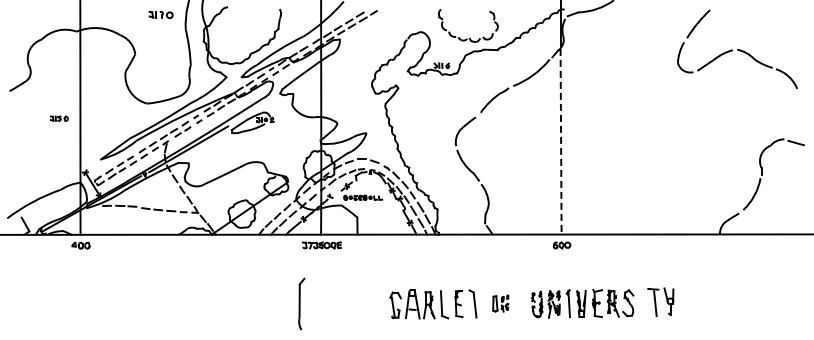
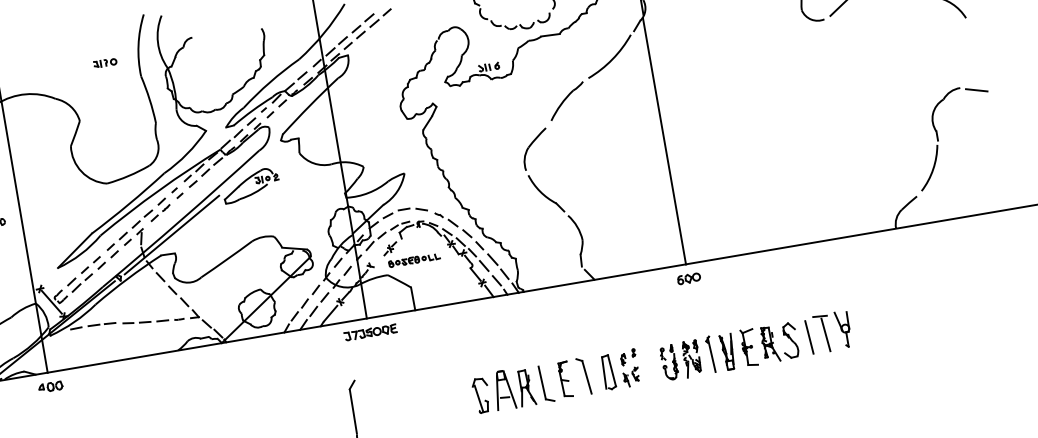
part: (161, 15) -> (105, 63), size x0.71
line: (561, 141) -> (664, 140), dashed -> solid
line: (642, 302) -> (808, 336), added
part: (500, 303) -> (620, 369), size x1.67

